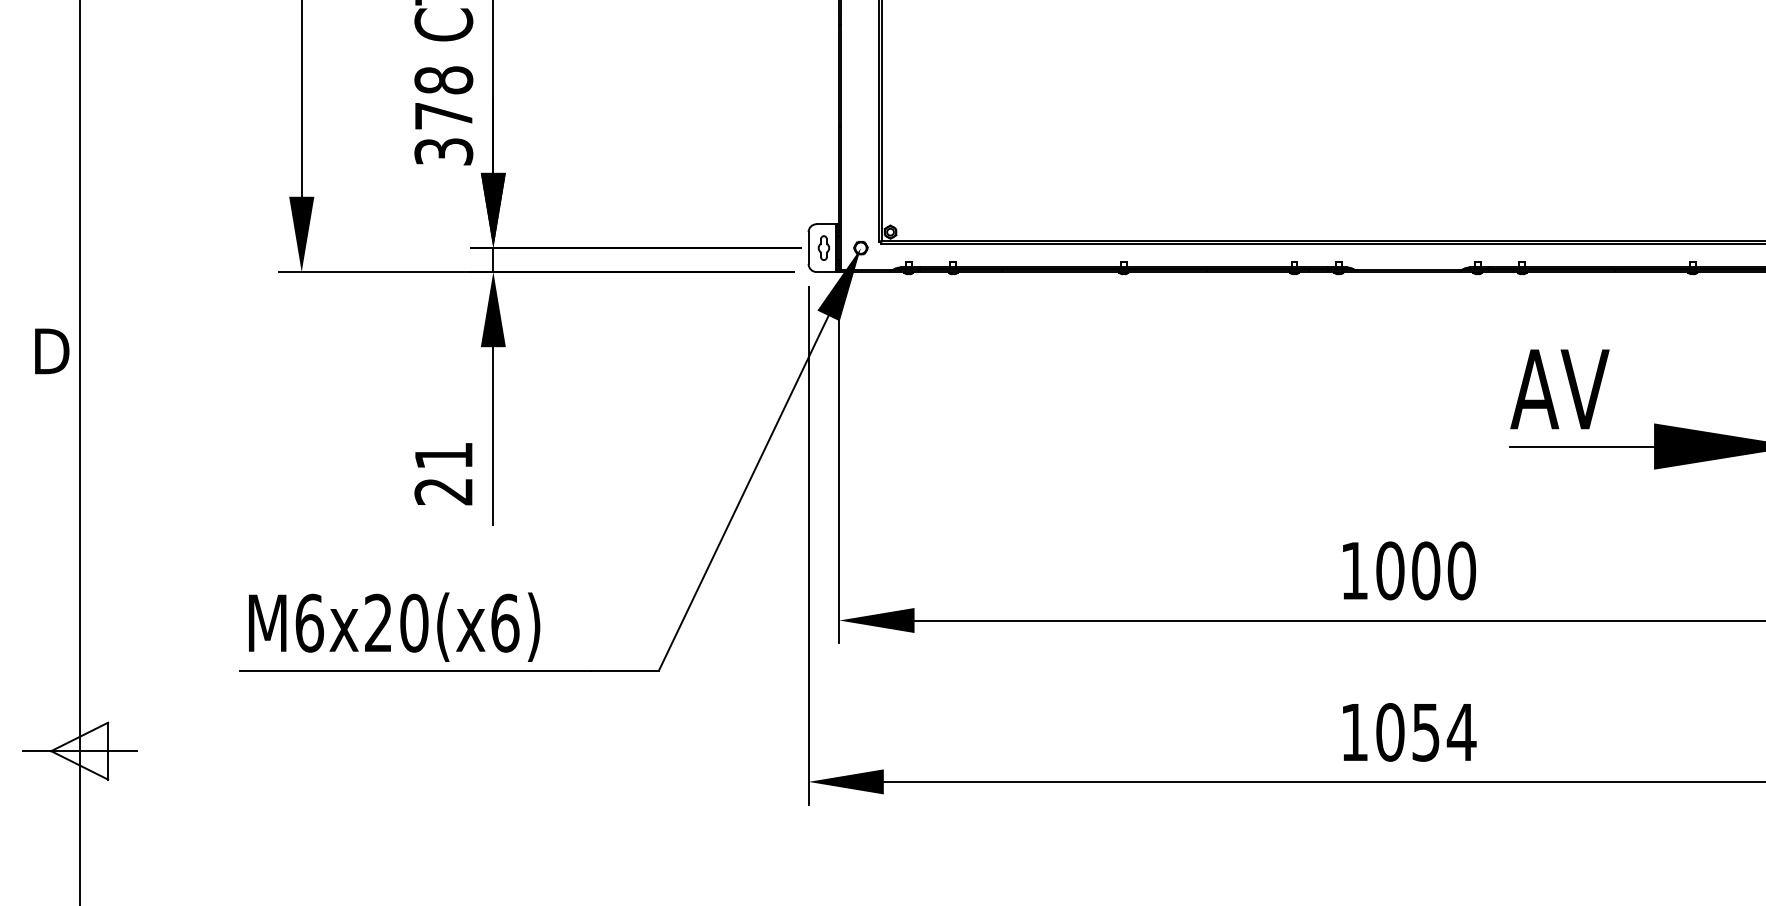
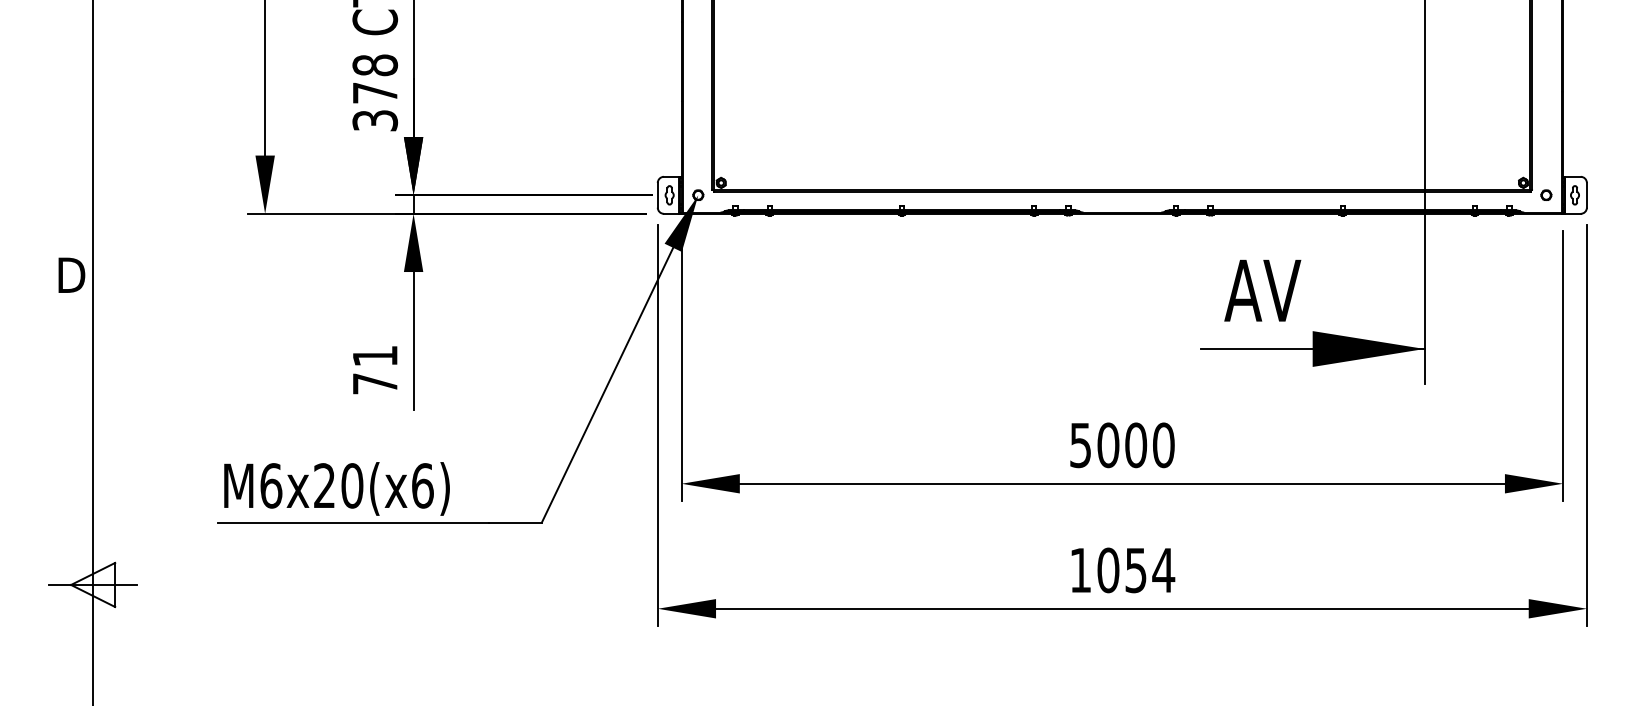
text: (1559, 389) -> (1262, 290), moved
text: (442, 491) -> (374, 383), 21 -> 71
text: (1354, 571) -> (1080, 445), 1000 -> 5000

